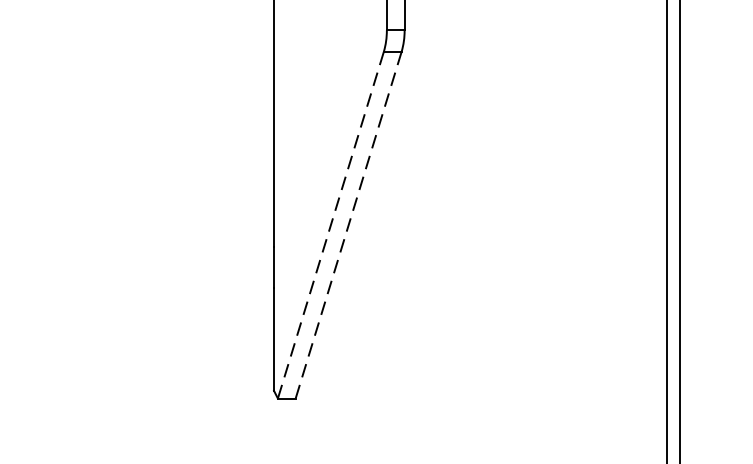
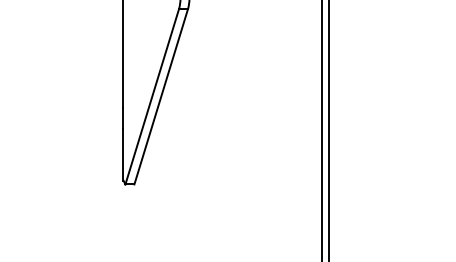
line: (331, 224) -> (152, 96), dashed -> solid
line: (349, 224) -> (161, 96), dashed -> solid

